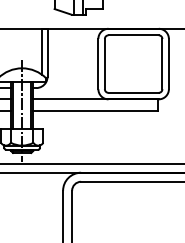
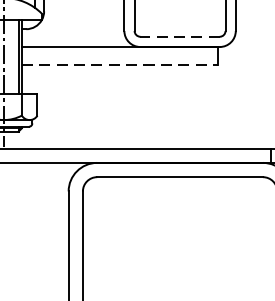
line: (133, 92) -> (179, 36), solid -> dashed
line: (96, 110) -> (121, 64), solid -> dashed

